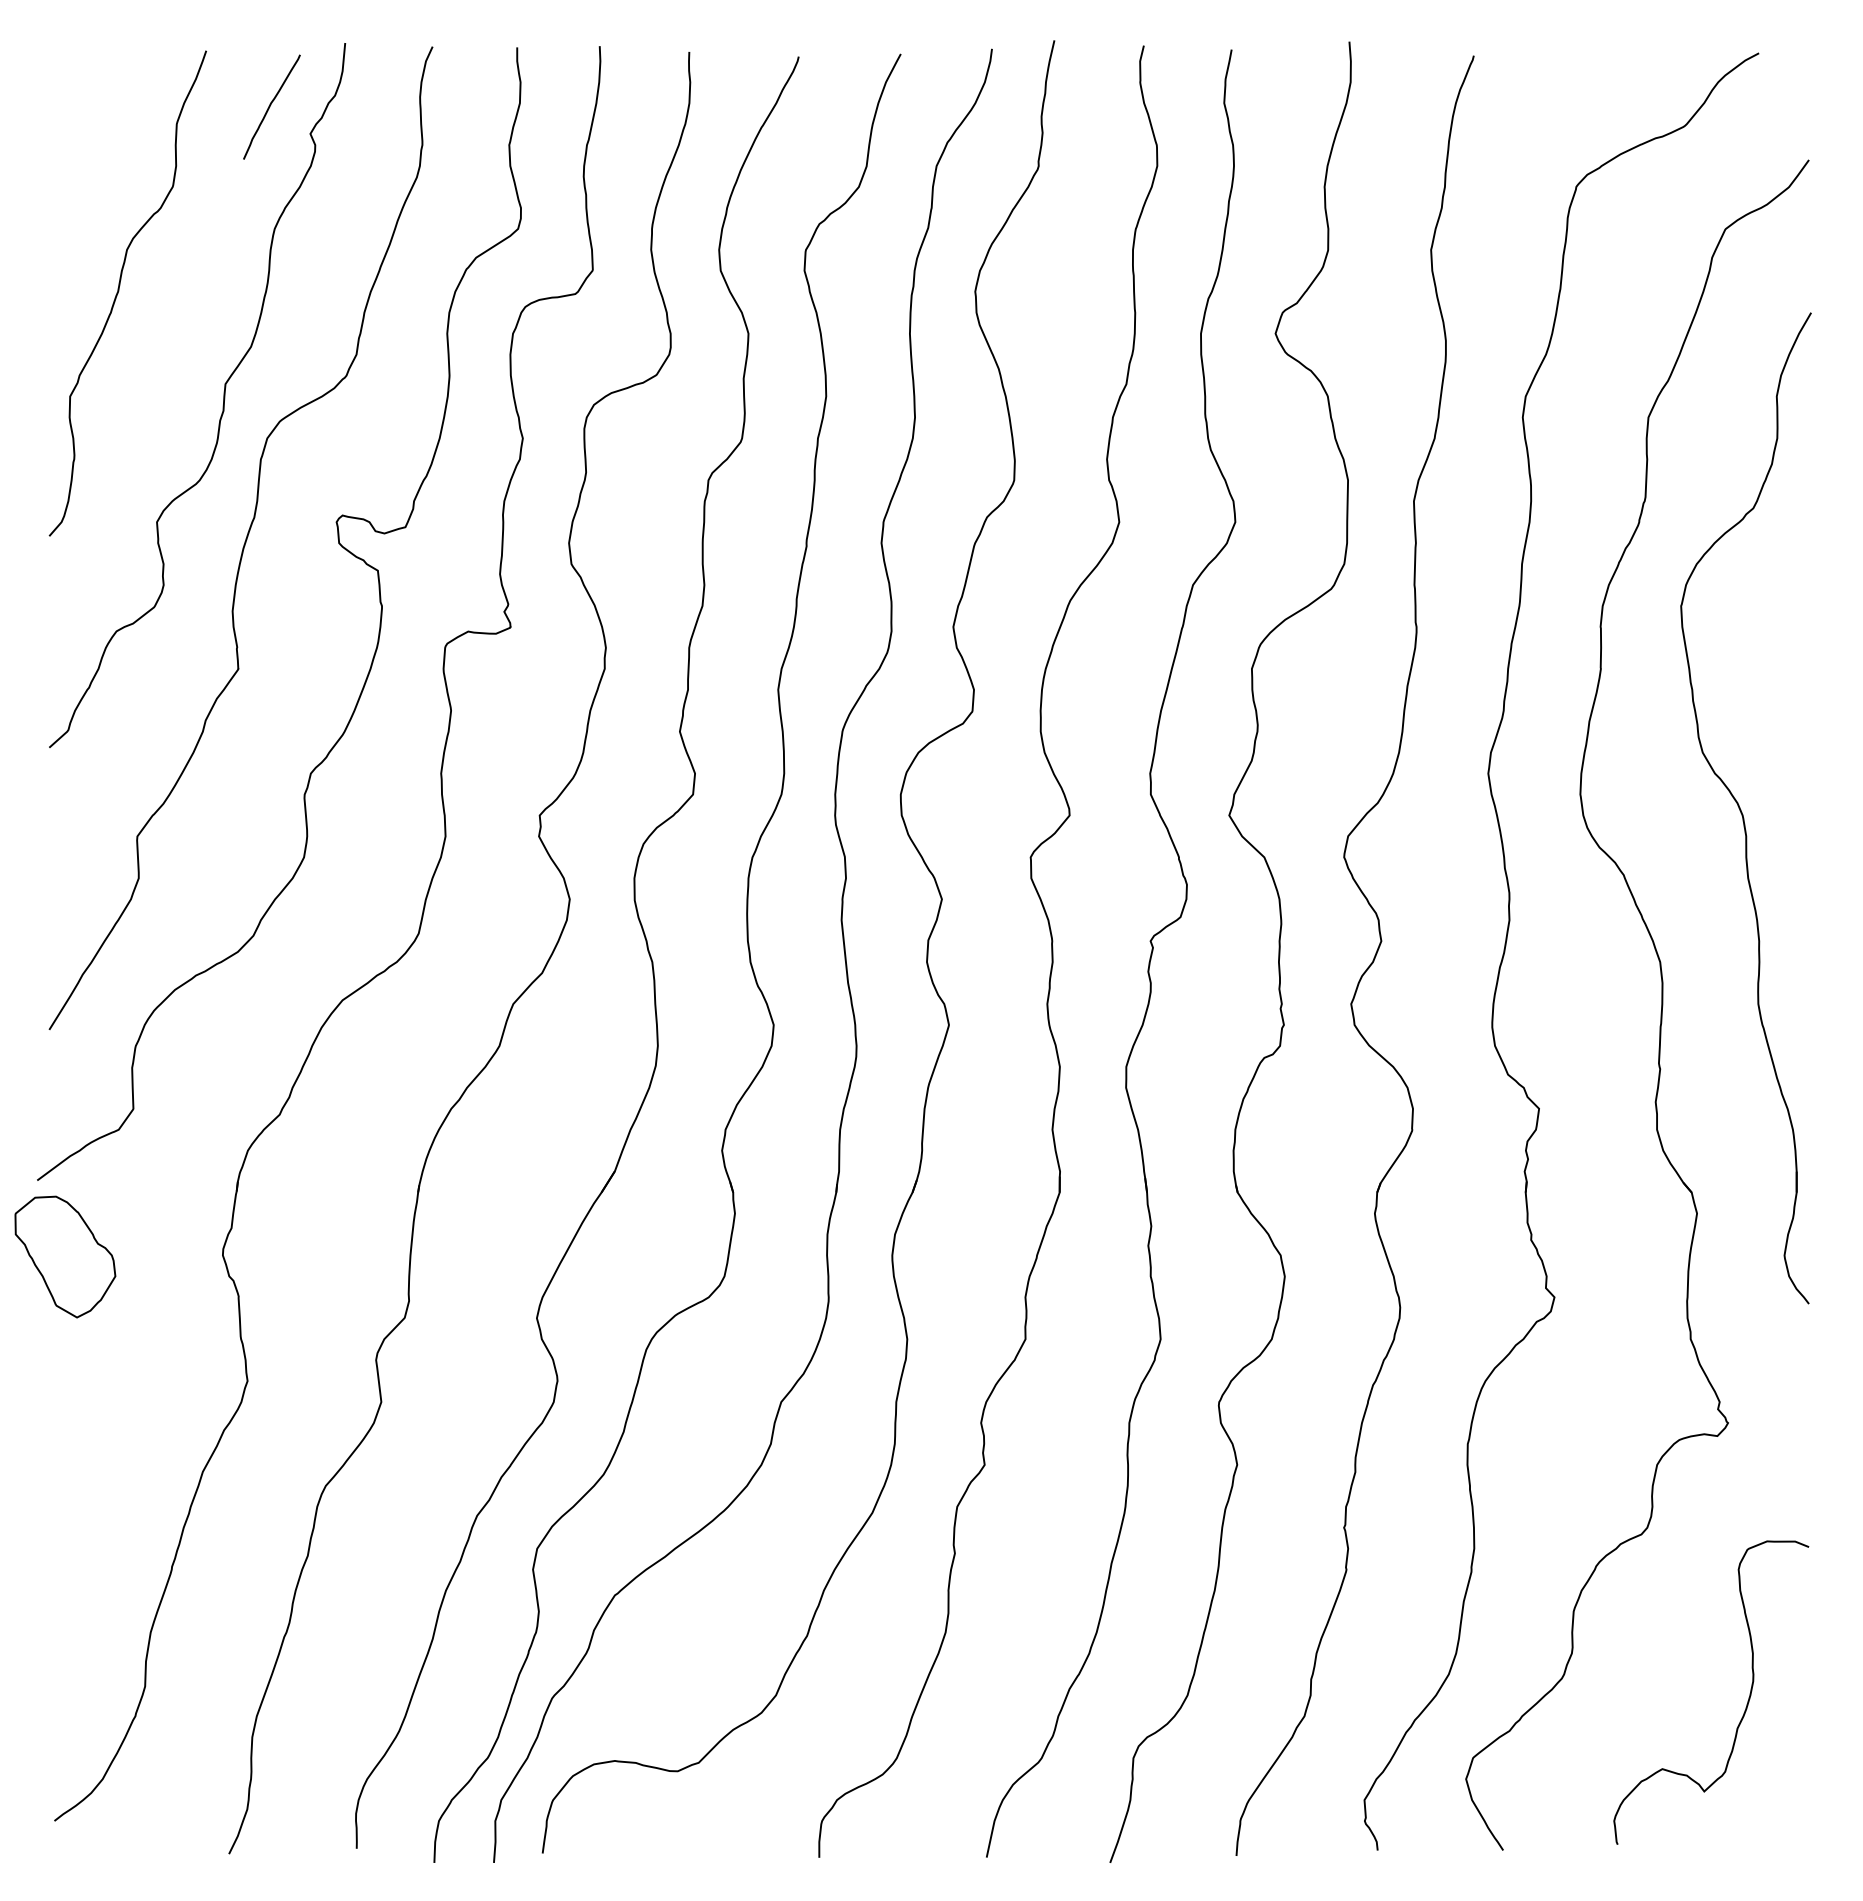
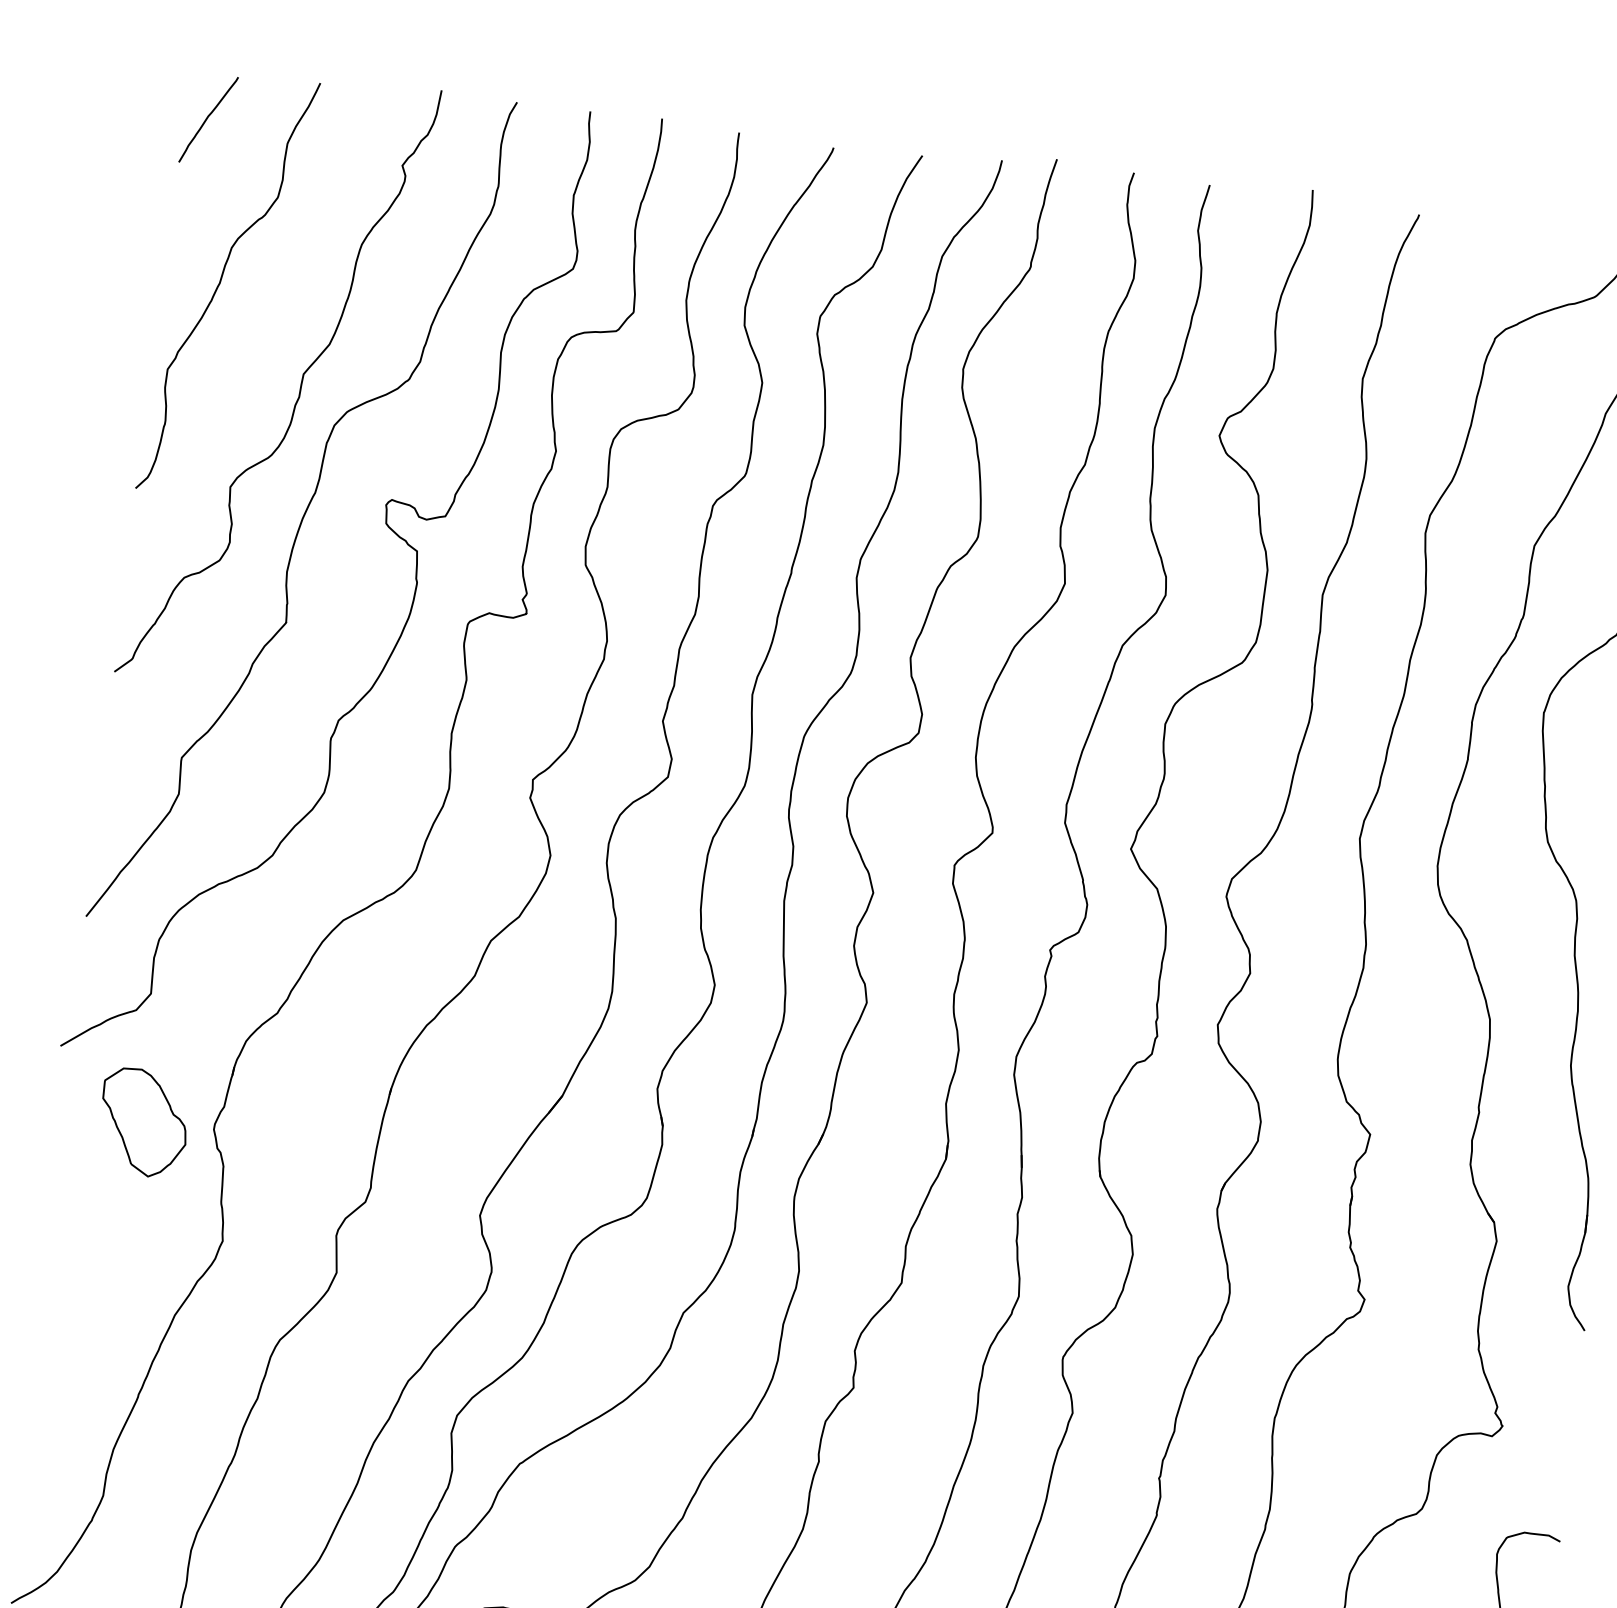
curve: (271, 105) -> (208, 118), moved
part: (65, 1256) -> (144, 1122), moved

